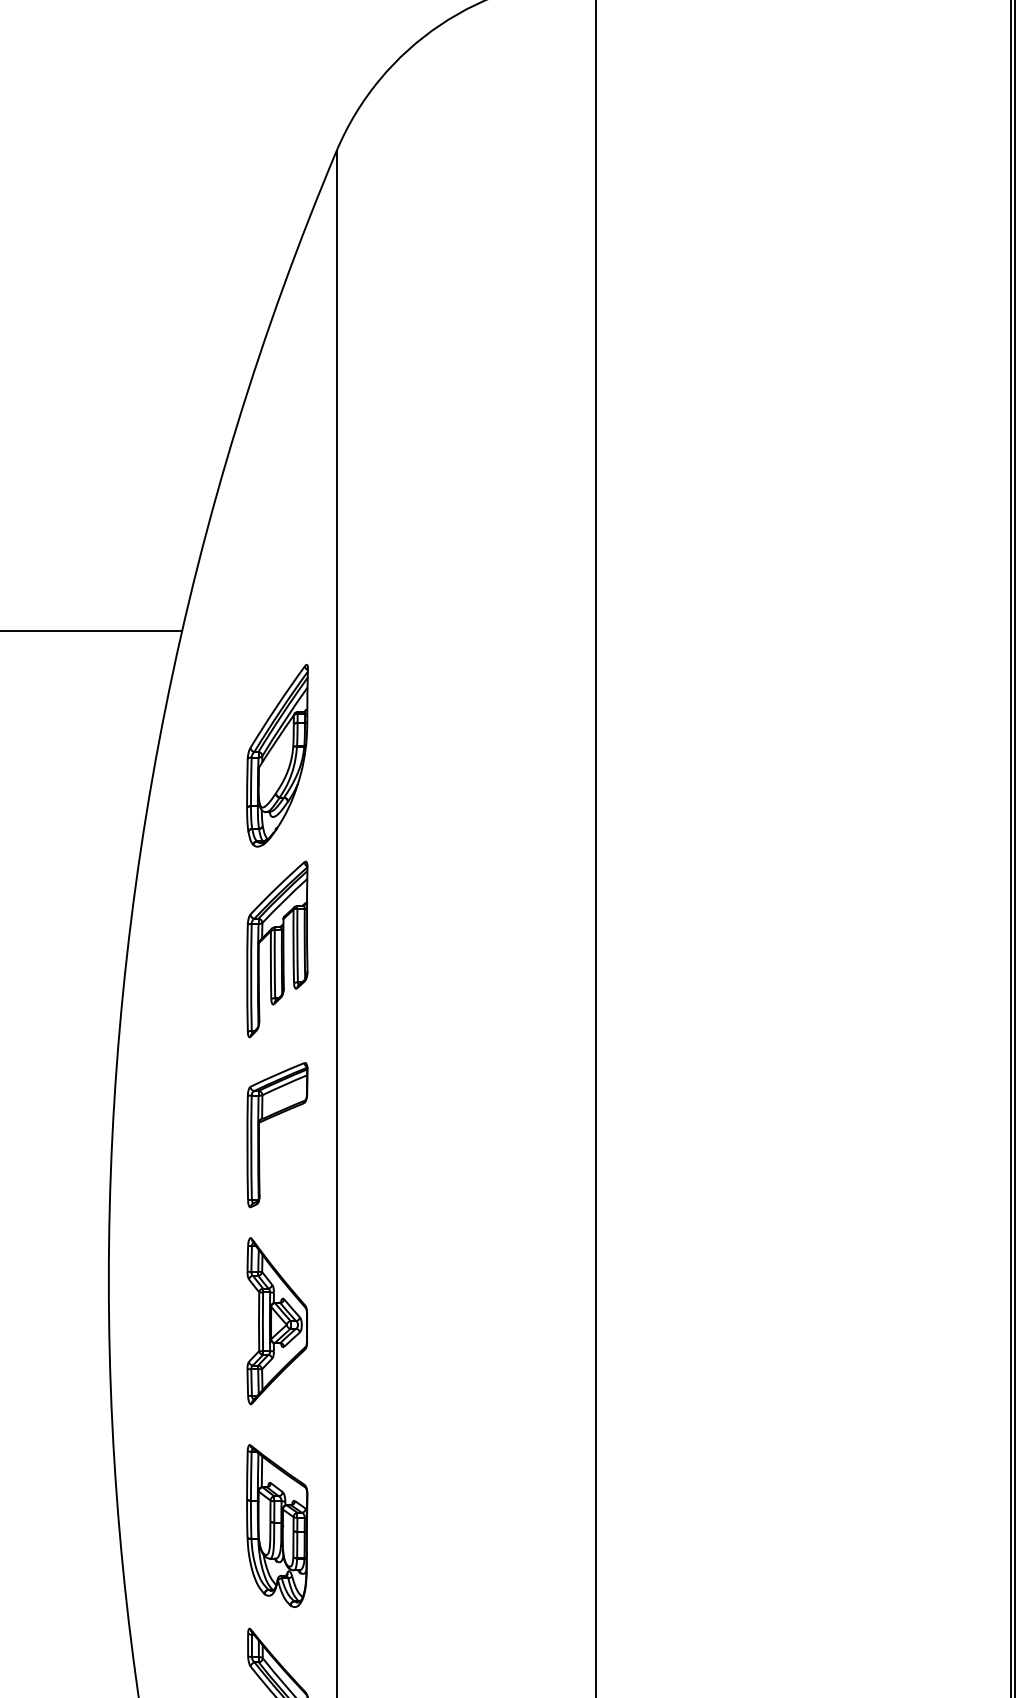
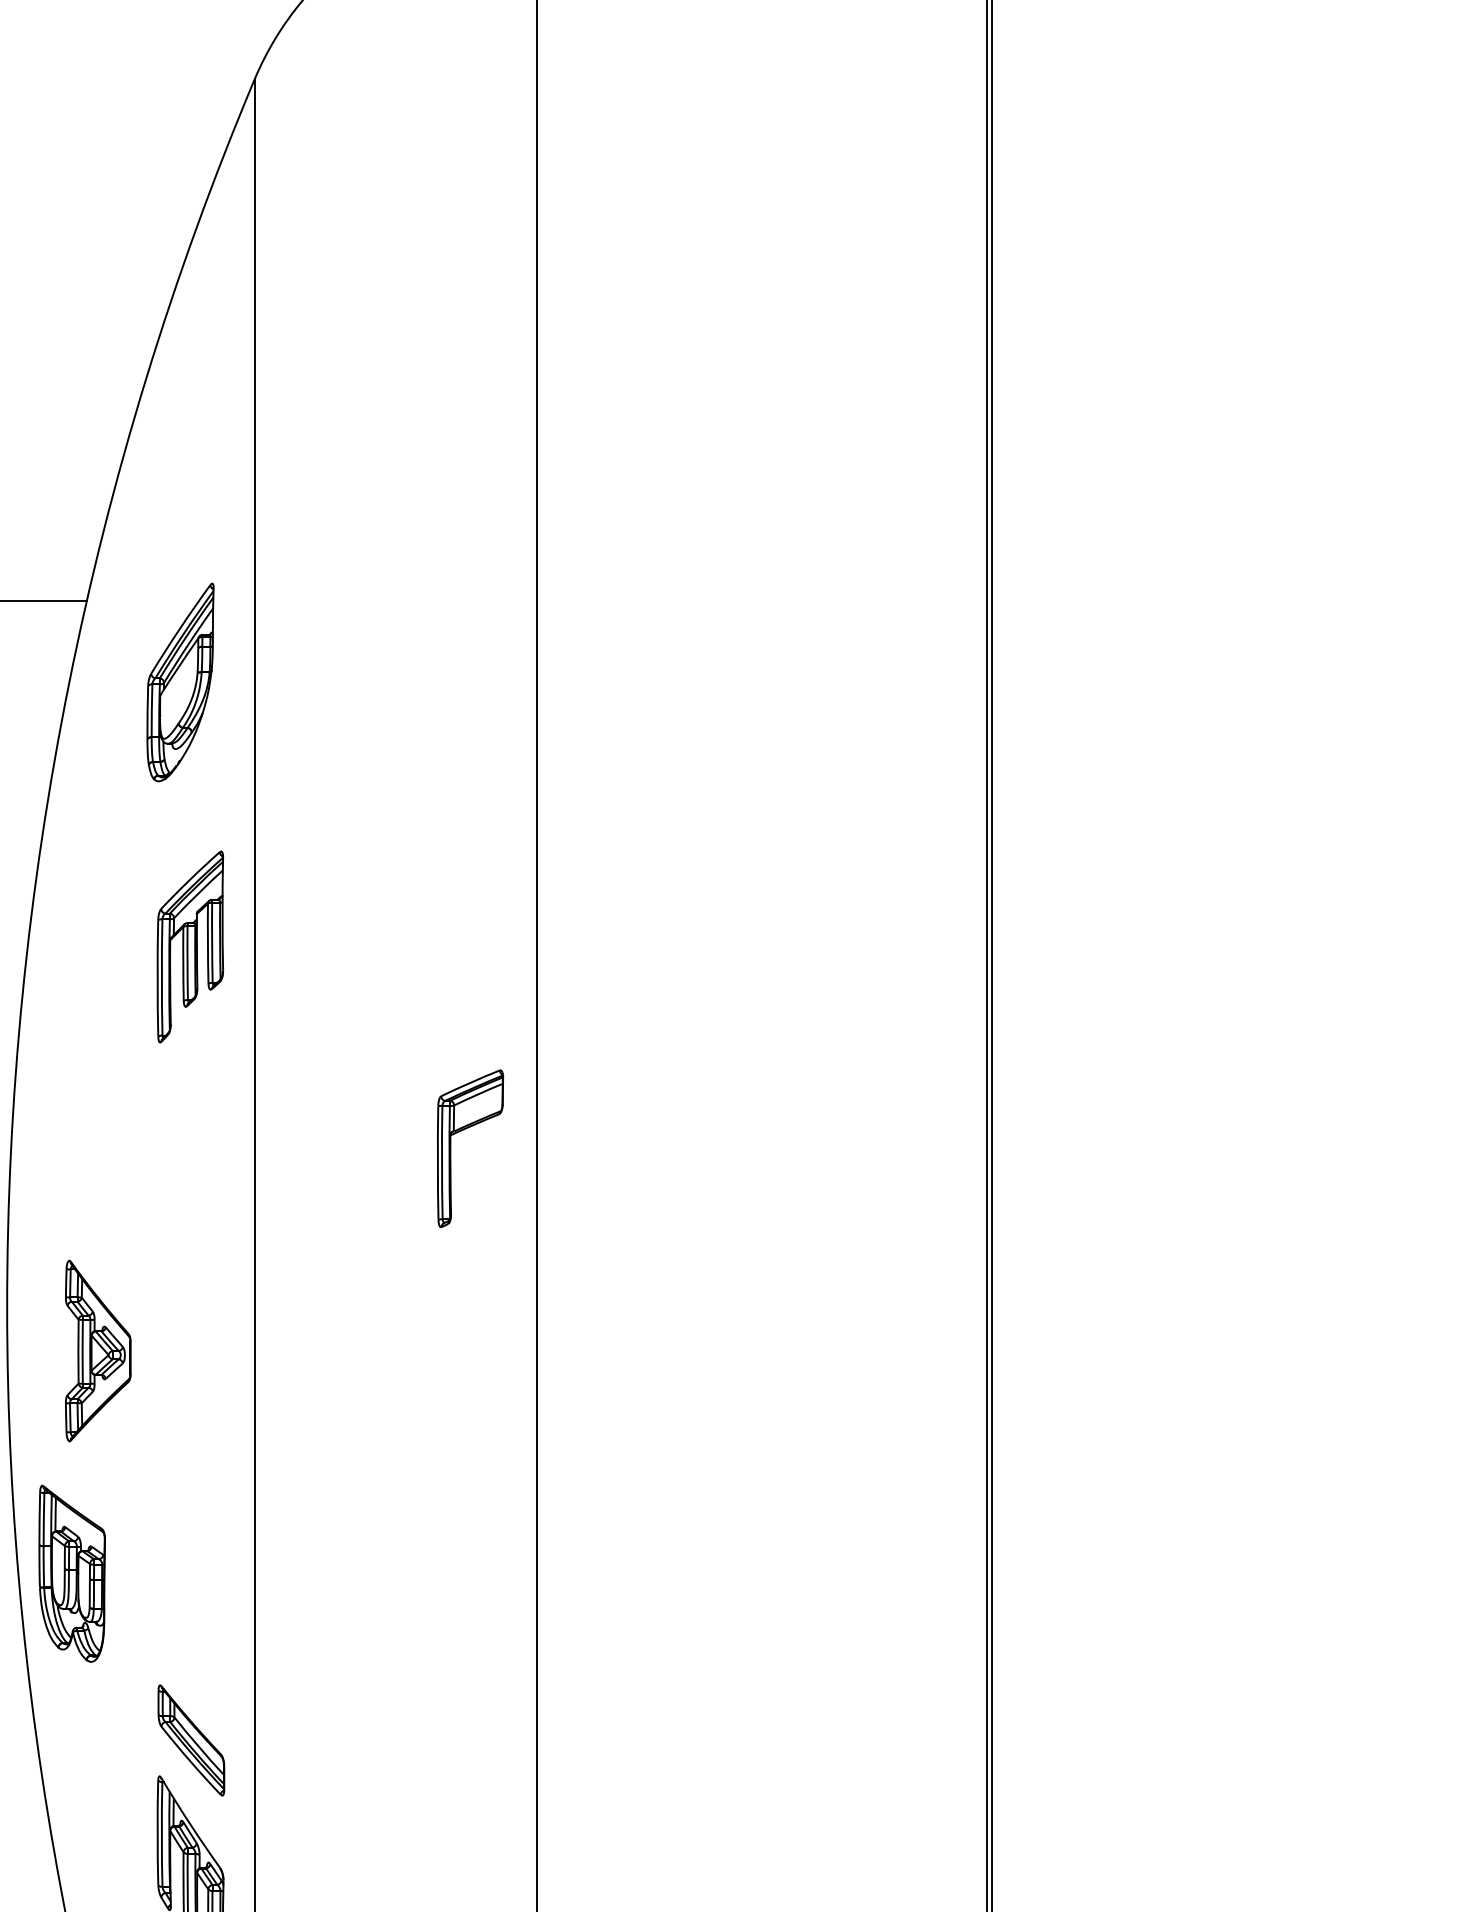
part: (277, 755) -> (180, 682), moved
part: (260, 1134) -> (451, 1148), moved
part: (277, 1320) -> (98, 1350), moved
part: (276, 1525) -> (71, 1573), moved

